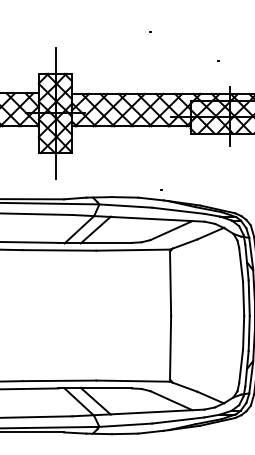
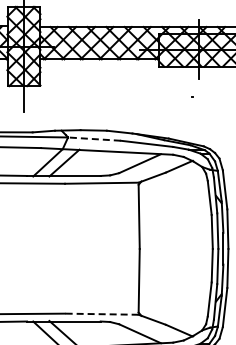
line: (125, 206) -> (94, 139), solid -> dashed
line: (133, 381) -> (102, 314), solid -> dashed

